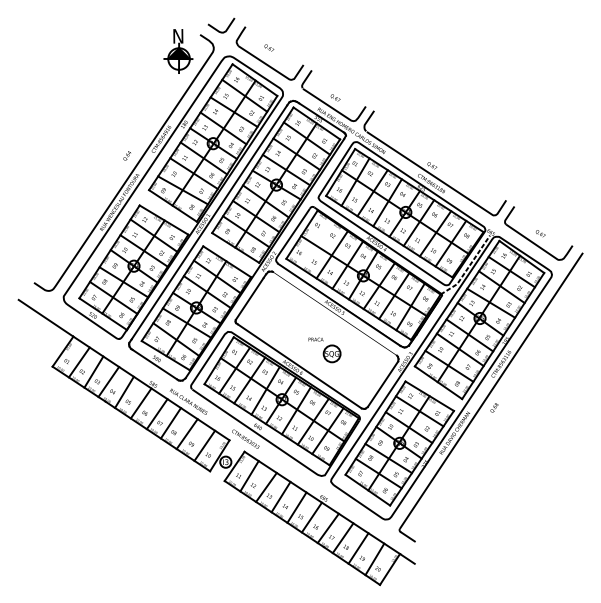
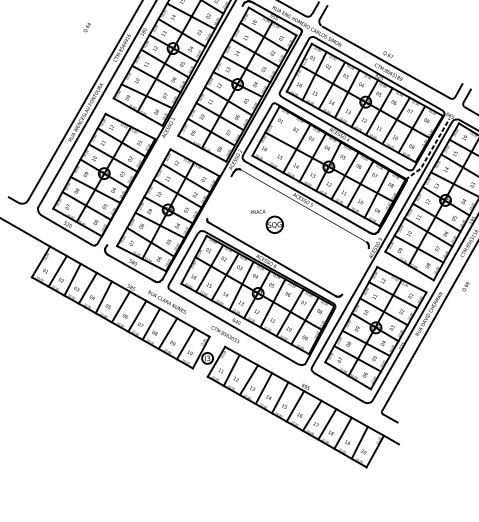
text: (126, 155) -> (86, 27), moved
line: (209, 222) -> (174, 125), removed
line: (249, 299) -> (219, 198), removed
part: (324, 350) -> (267, 222), moved
line: (382, 384) -> (355, 271), removed

